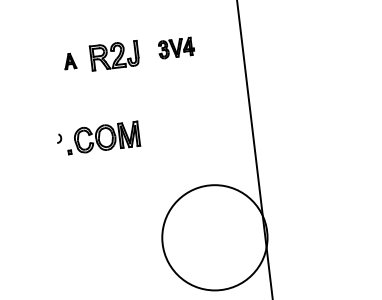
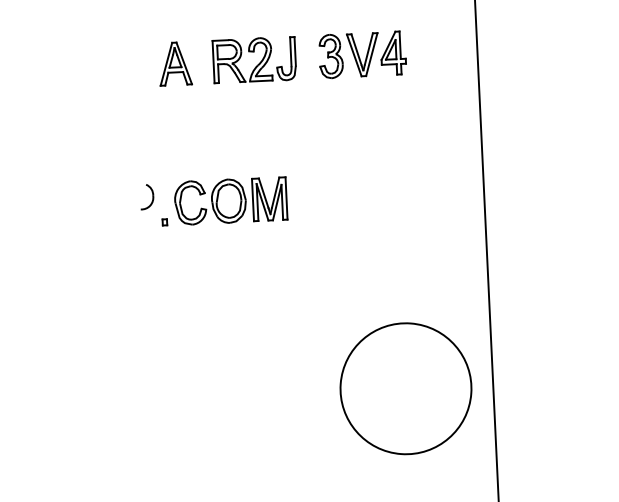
part: (176, 47) -> (362, 53), size x1.43
part: (70, 61) -> (177, 64), size x1.67
part: (59, 138) -> (148, 196), size x1.67
circle: (214, 237) -> (405, 388), size x0.71

